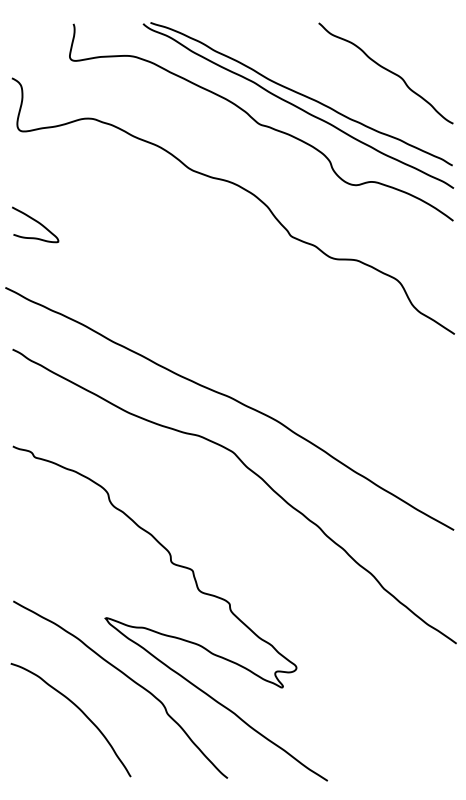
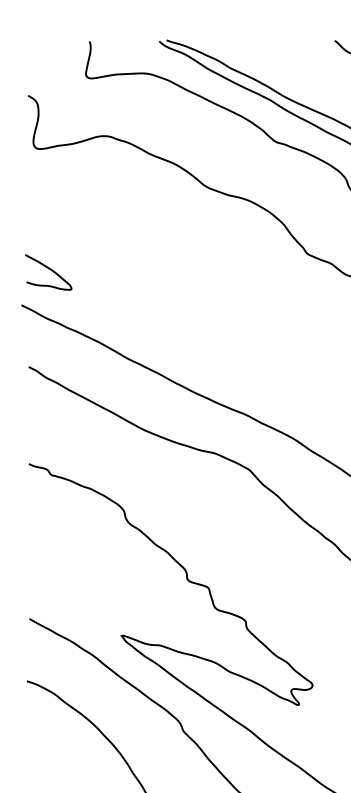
curve: (36, 222) -> (49, 270), moved

